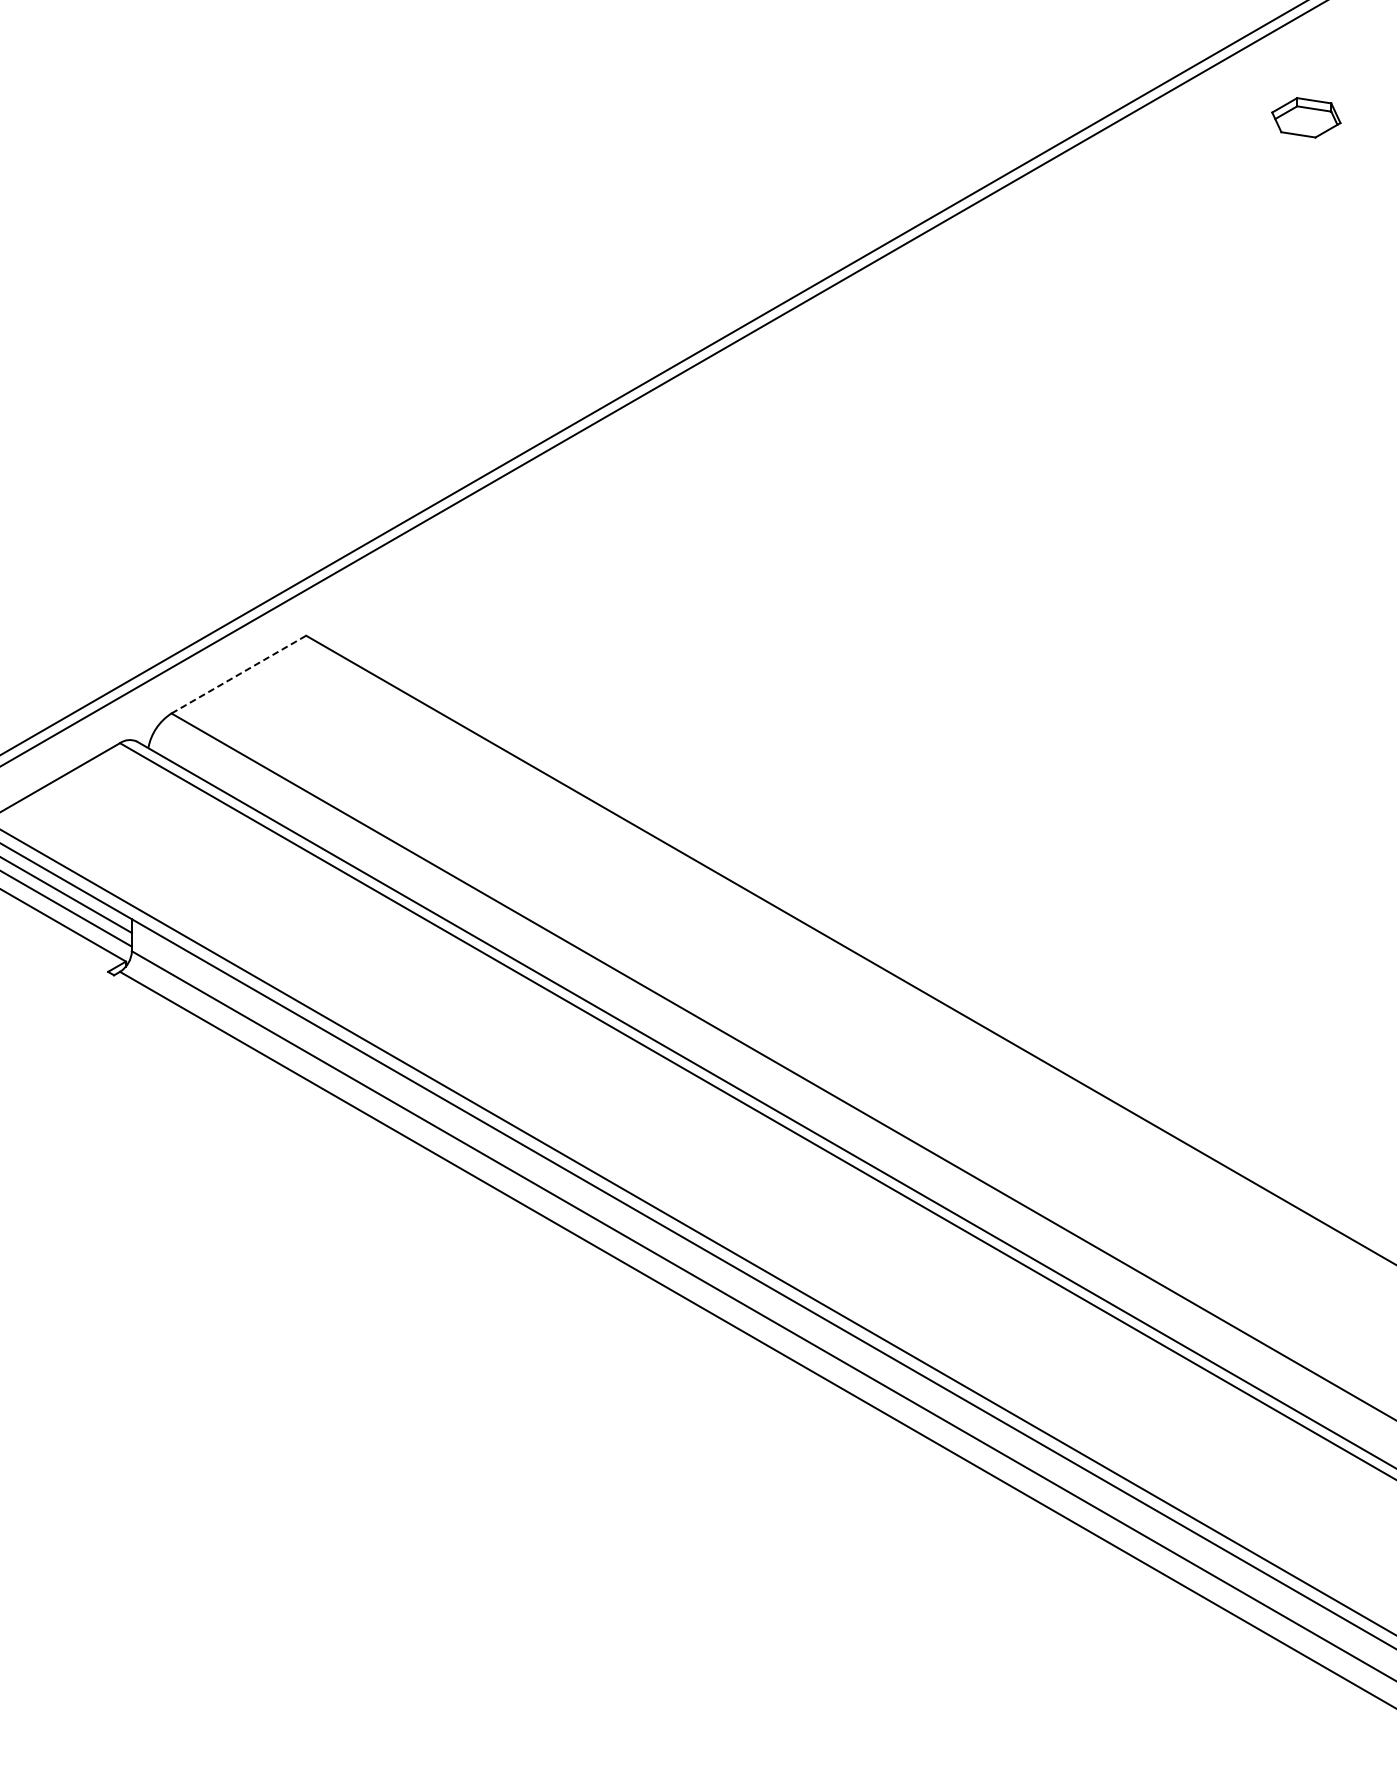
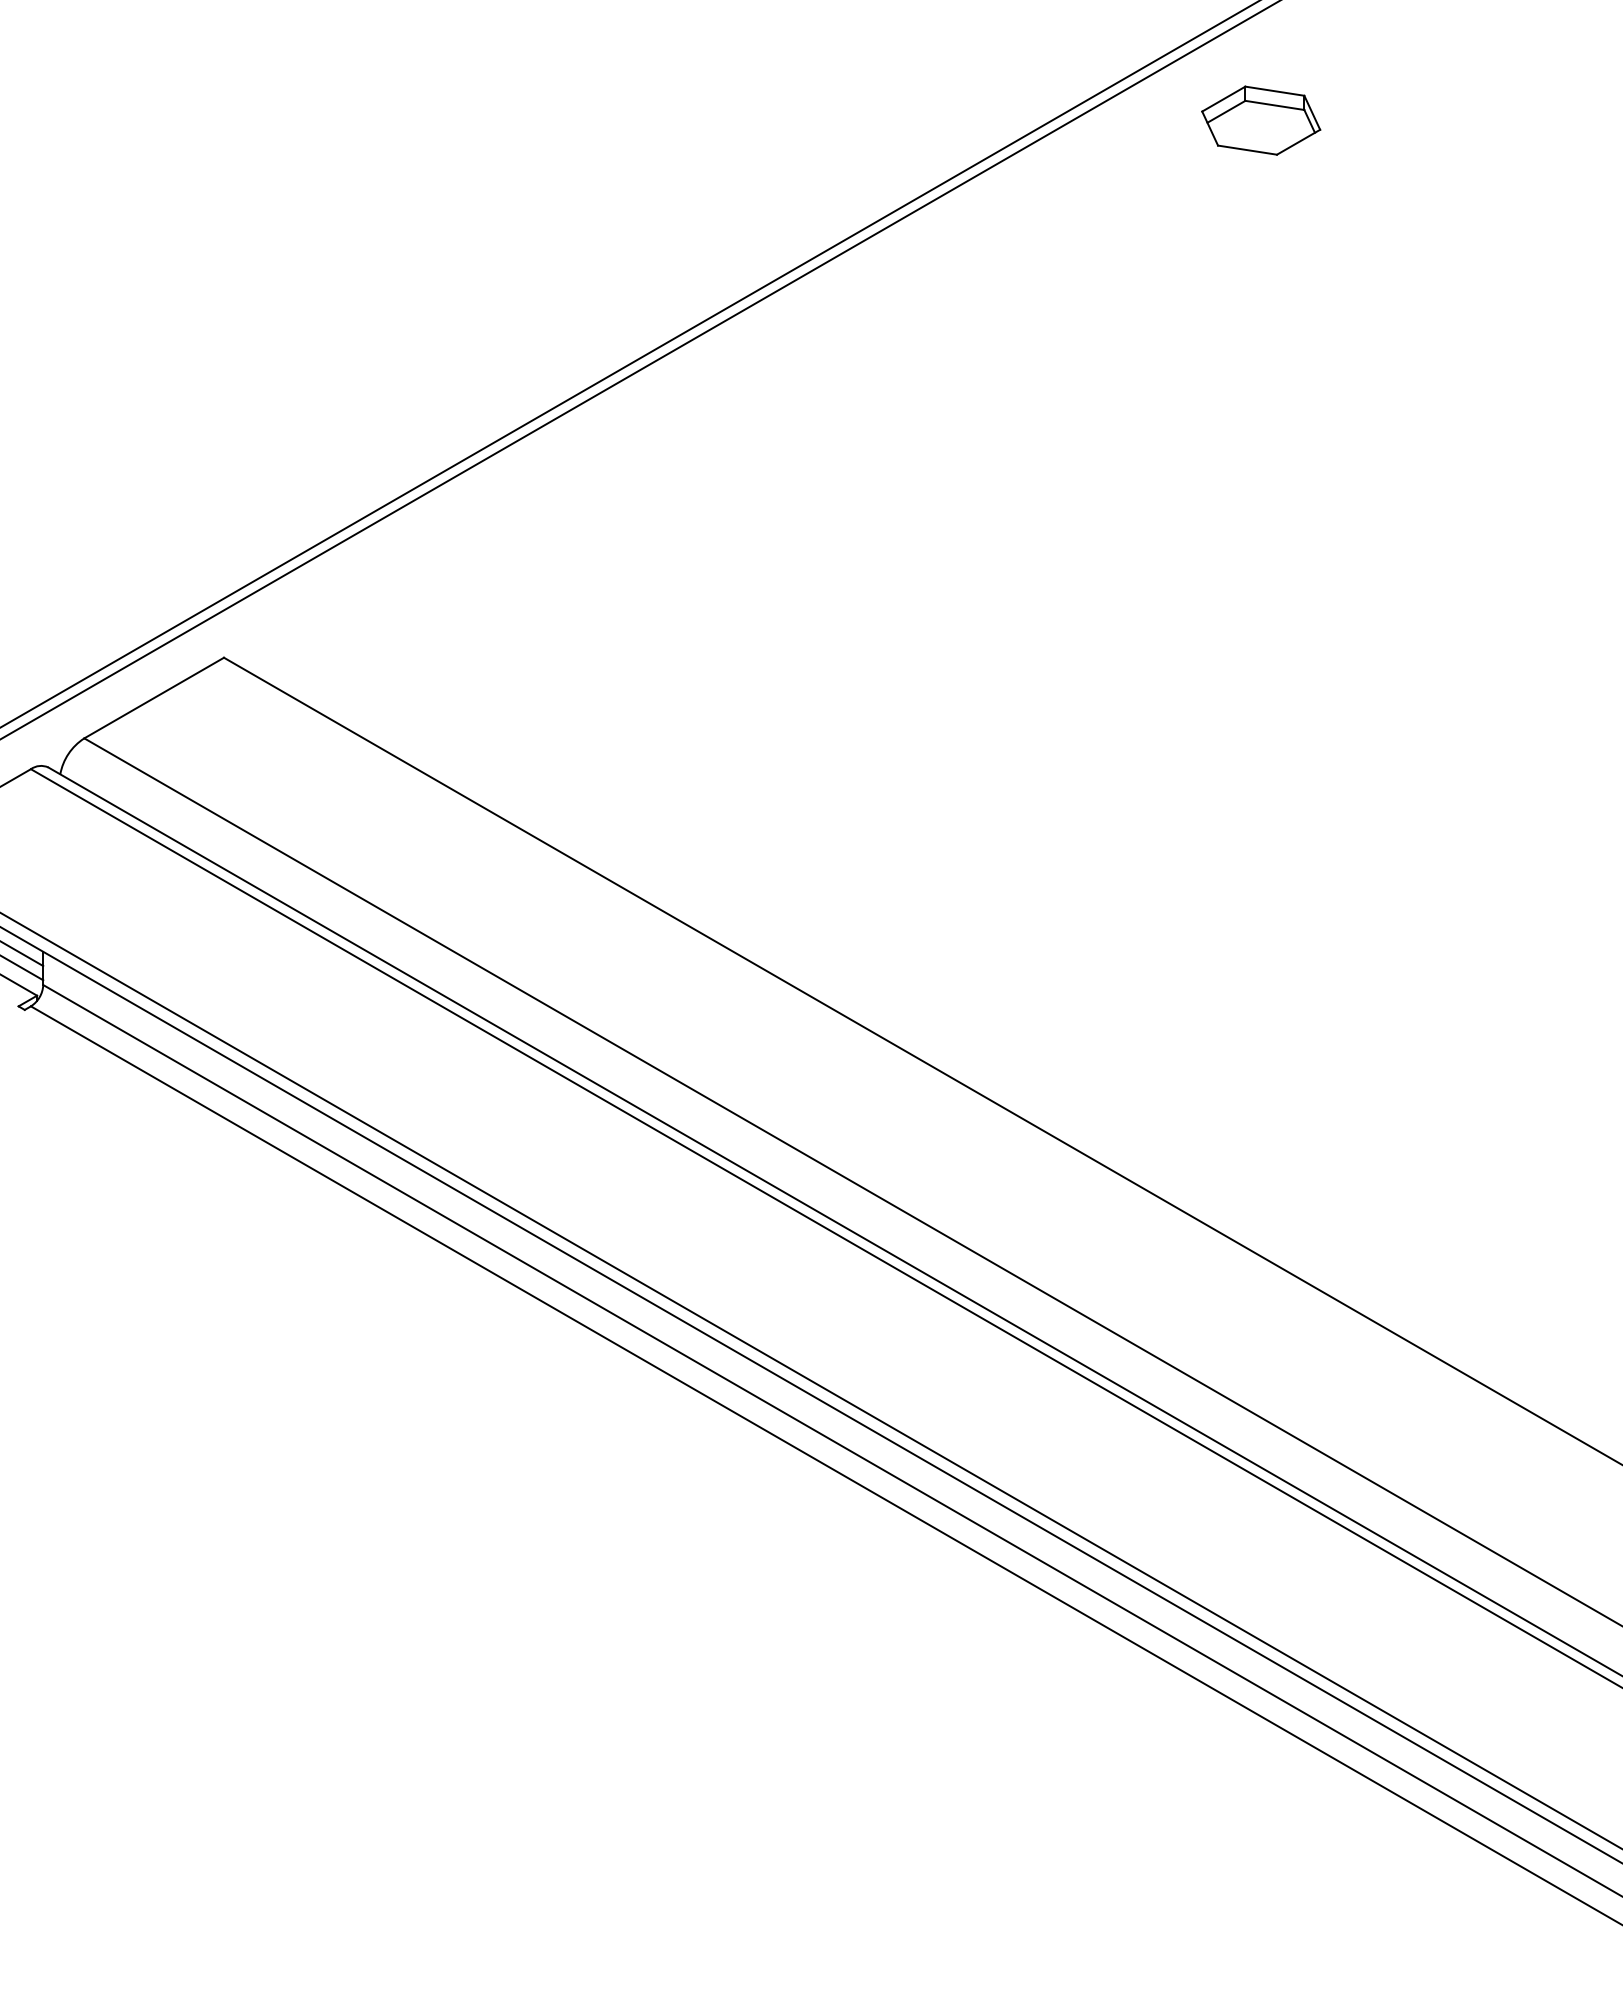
part: (1306, 117) -> (1261, 120), size x1.67
line: (239, 675) -> (154, 698), dashed -> solid

